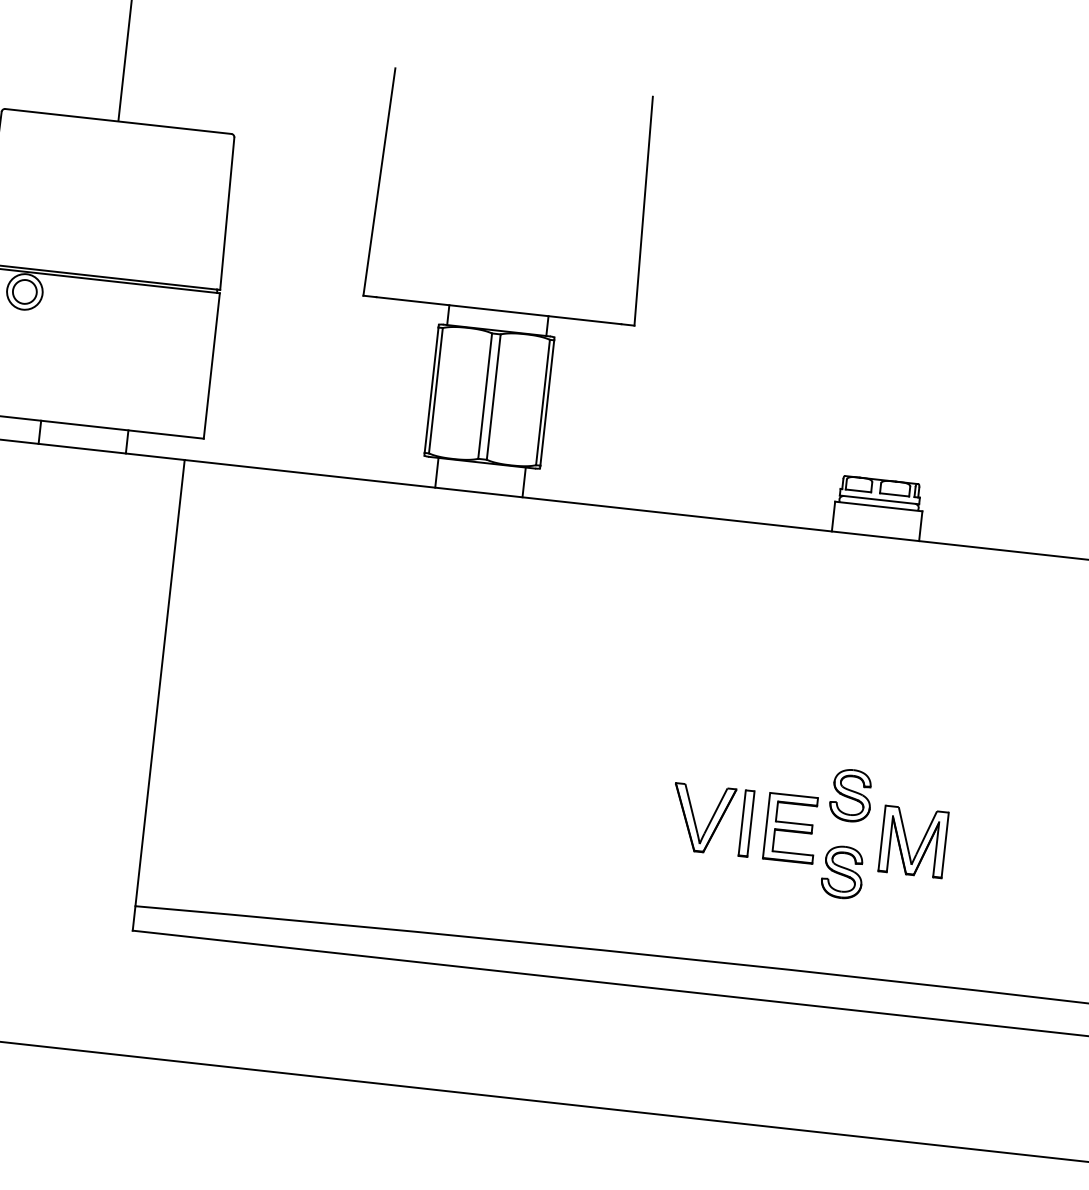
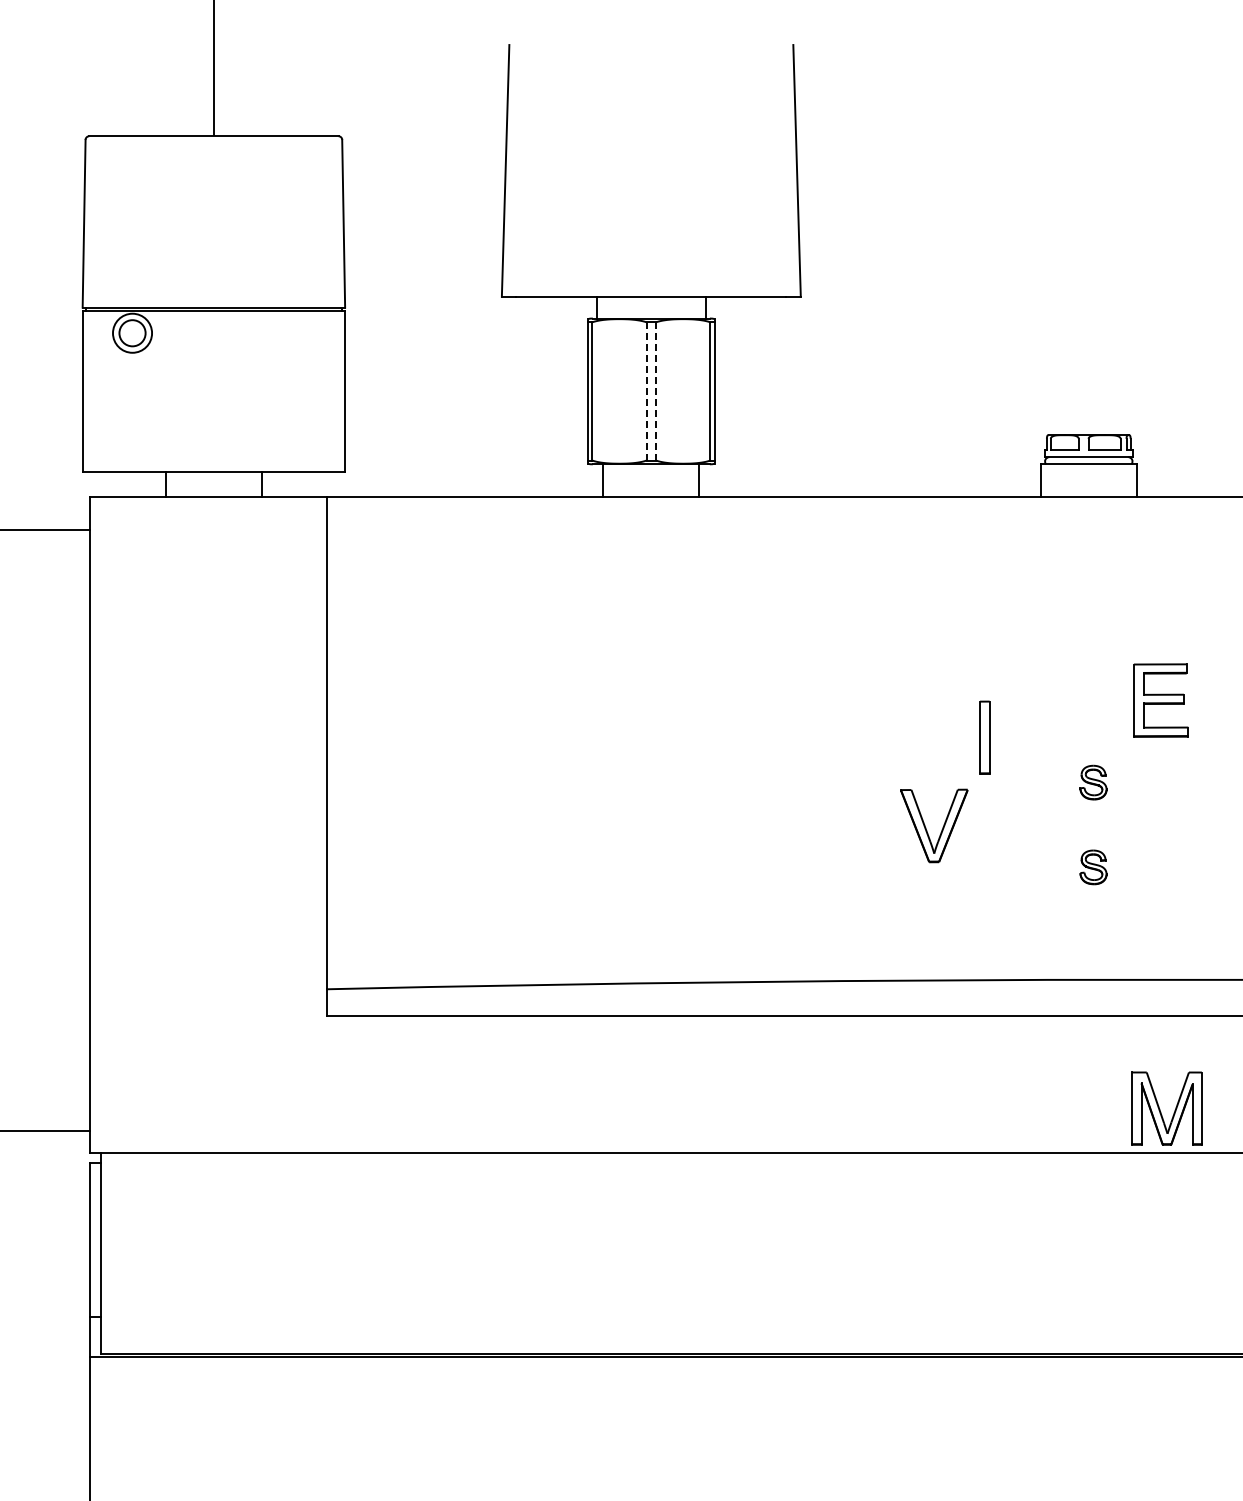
line: (485, 395) -> (646, 390), solid -> dashed
line: (494, 396) -> (656, 390), solid -> dashed
part: (851, 795) -> (1093, 782), size x0.6
part: (746, 823) -> (984, 737), moved
part: (790, 828) -> (1160, 700), moved
part: (907, 842) -> (1160, 1109), moved
part: (842, 872) -> (1093, 867), size x0.6

